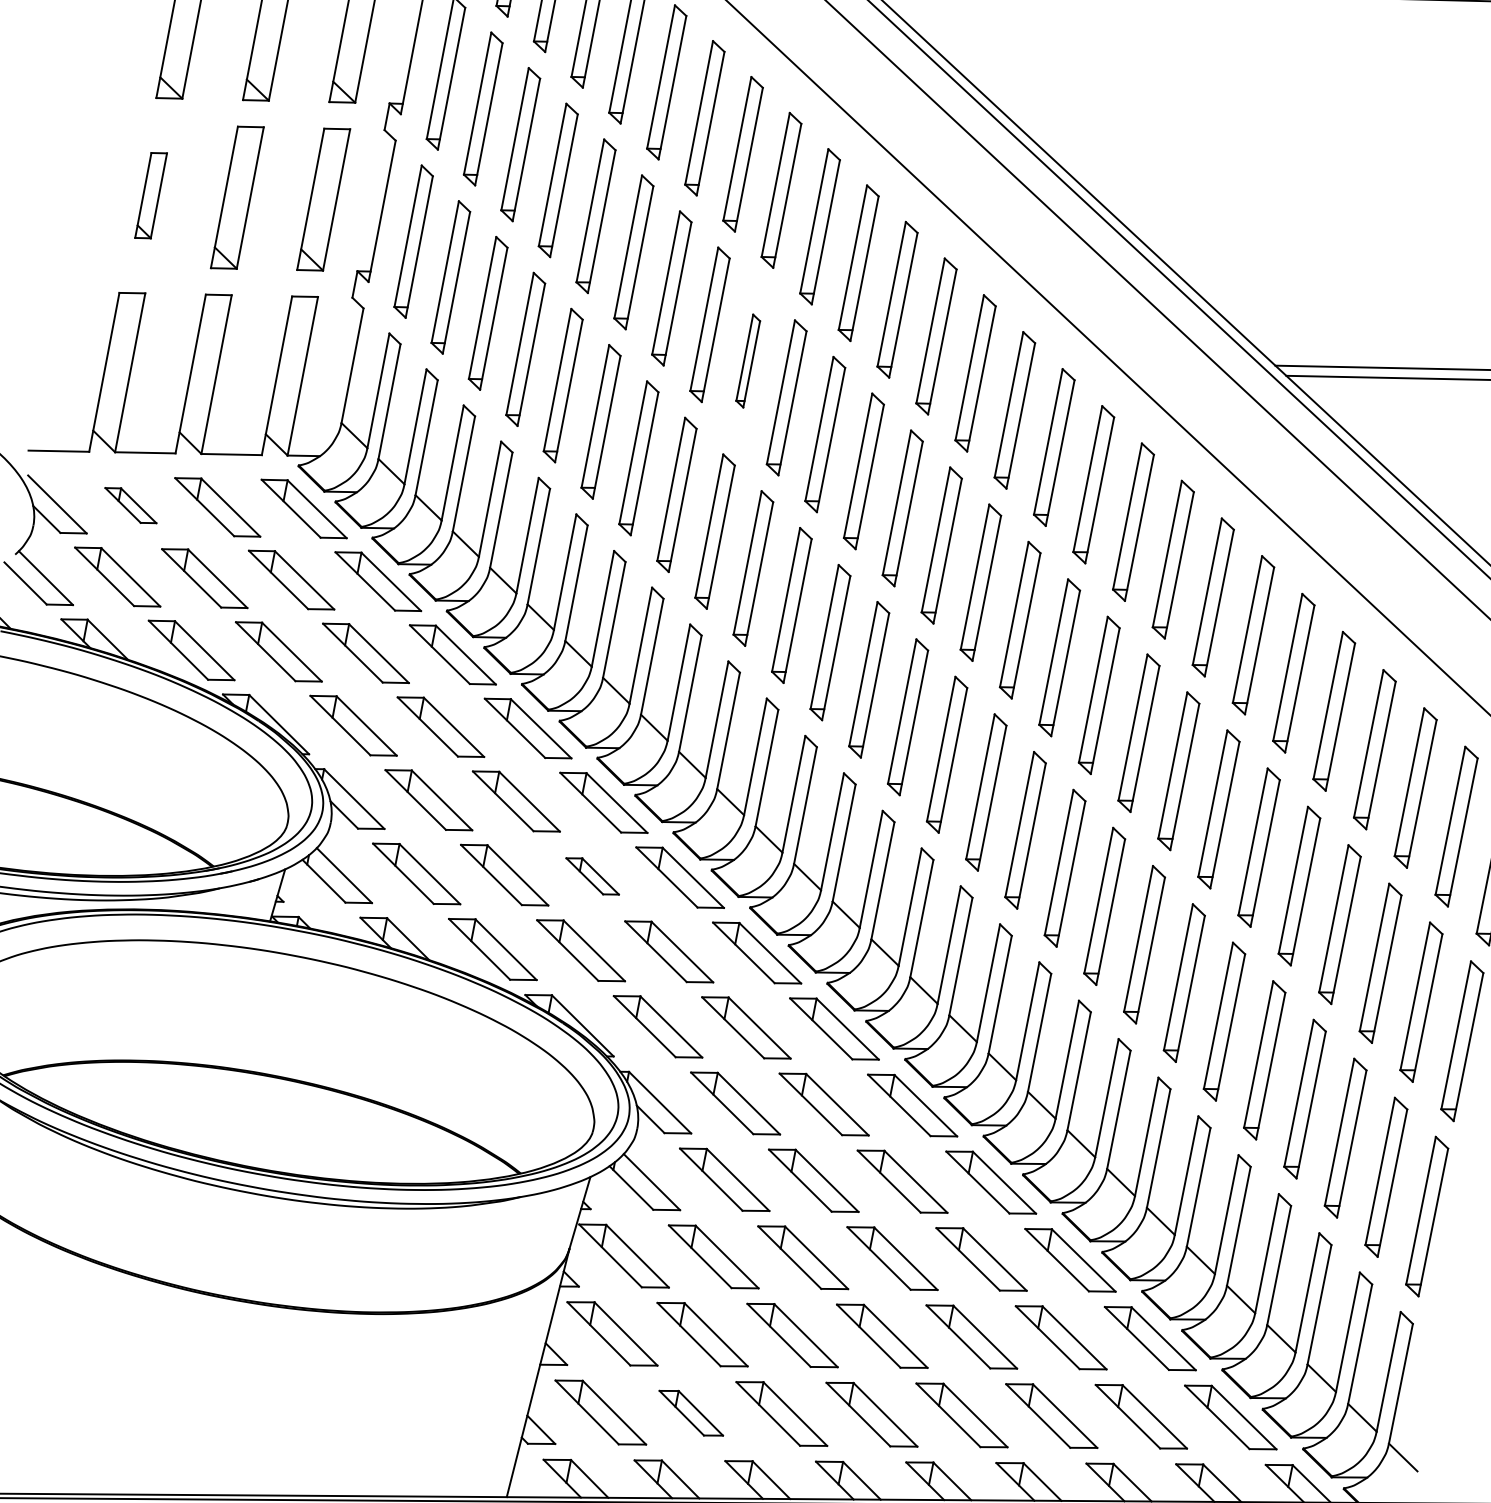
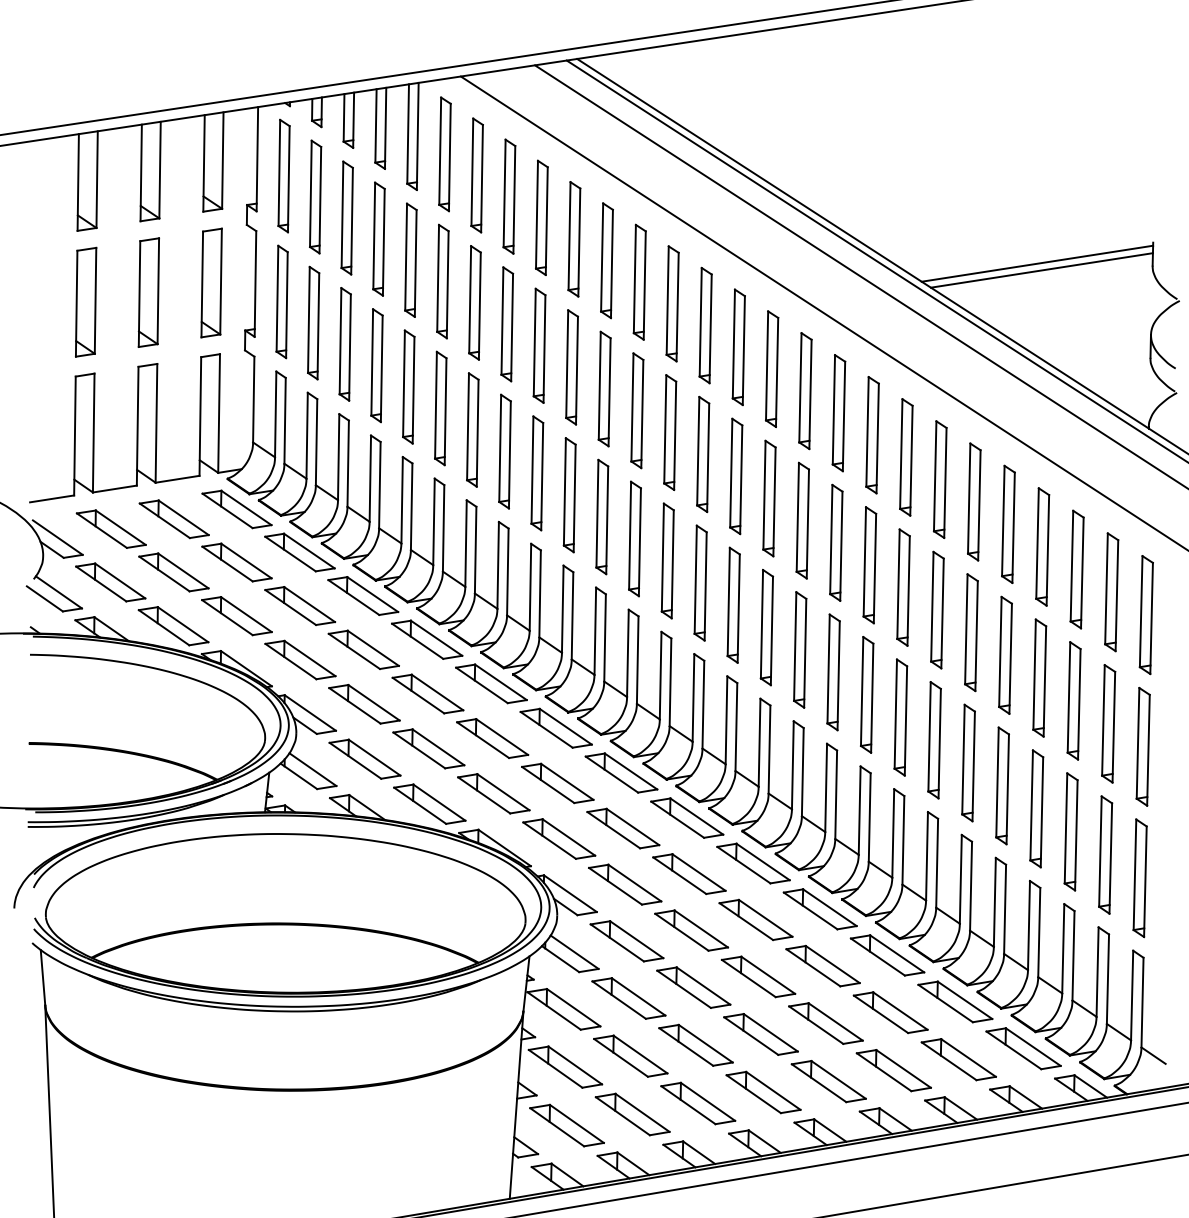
part: (151, 194) -> (86, 301), size x1.67
part: (748, 360) -> (539, 345), size x1.67
part: (130, 504) -> (110, 528), size x1.67
part: (592, 876) -> (492, 738), size x1.67
part: (691, 1413) -> (632, 1114), size x1.43

